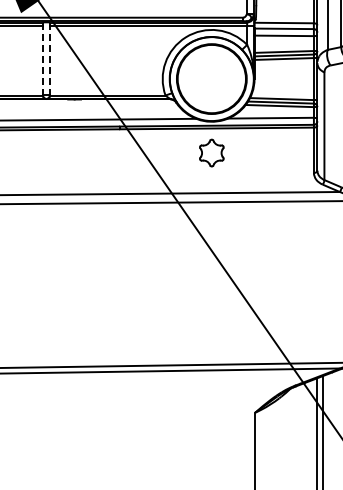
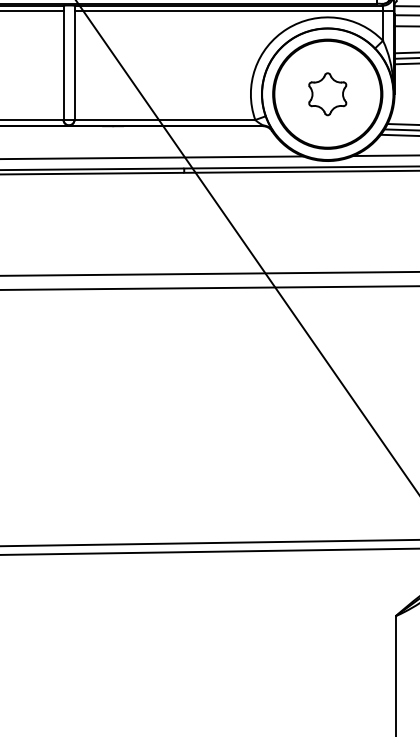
line: (42, 59) -> (62, 63), dashed -> solid
line: (49, 59) -> (73, 63), dashed -> solid
part: (211, 152) -> (327, 93), moved

